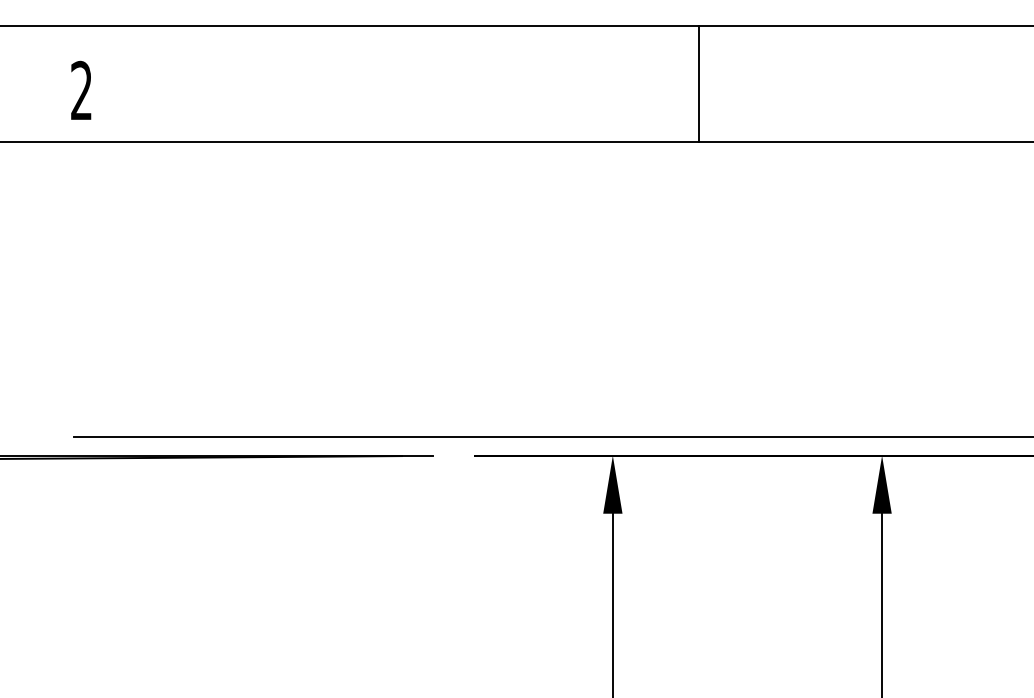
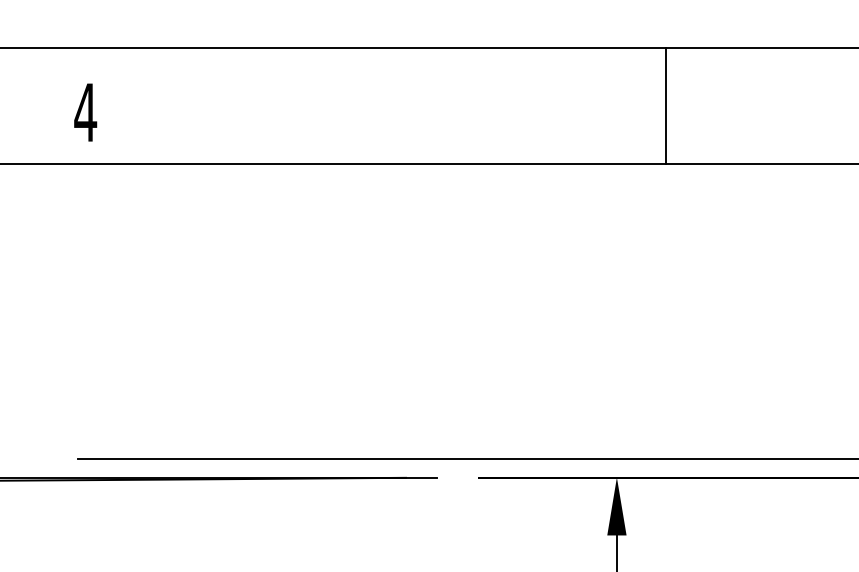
line: (698, 84) -> (665, 106), moved
text: (81, 89) -> (85, 111), 2 -> 4

